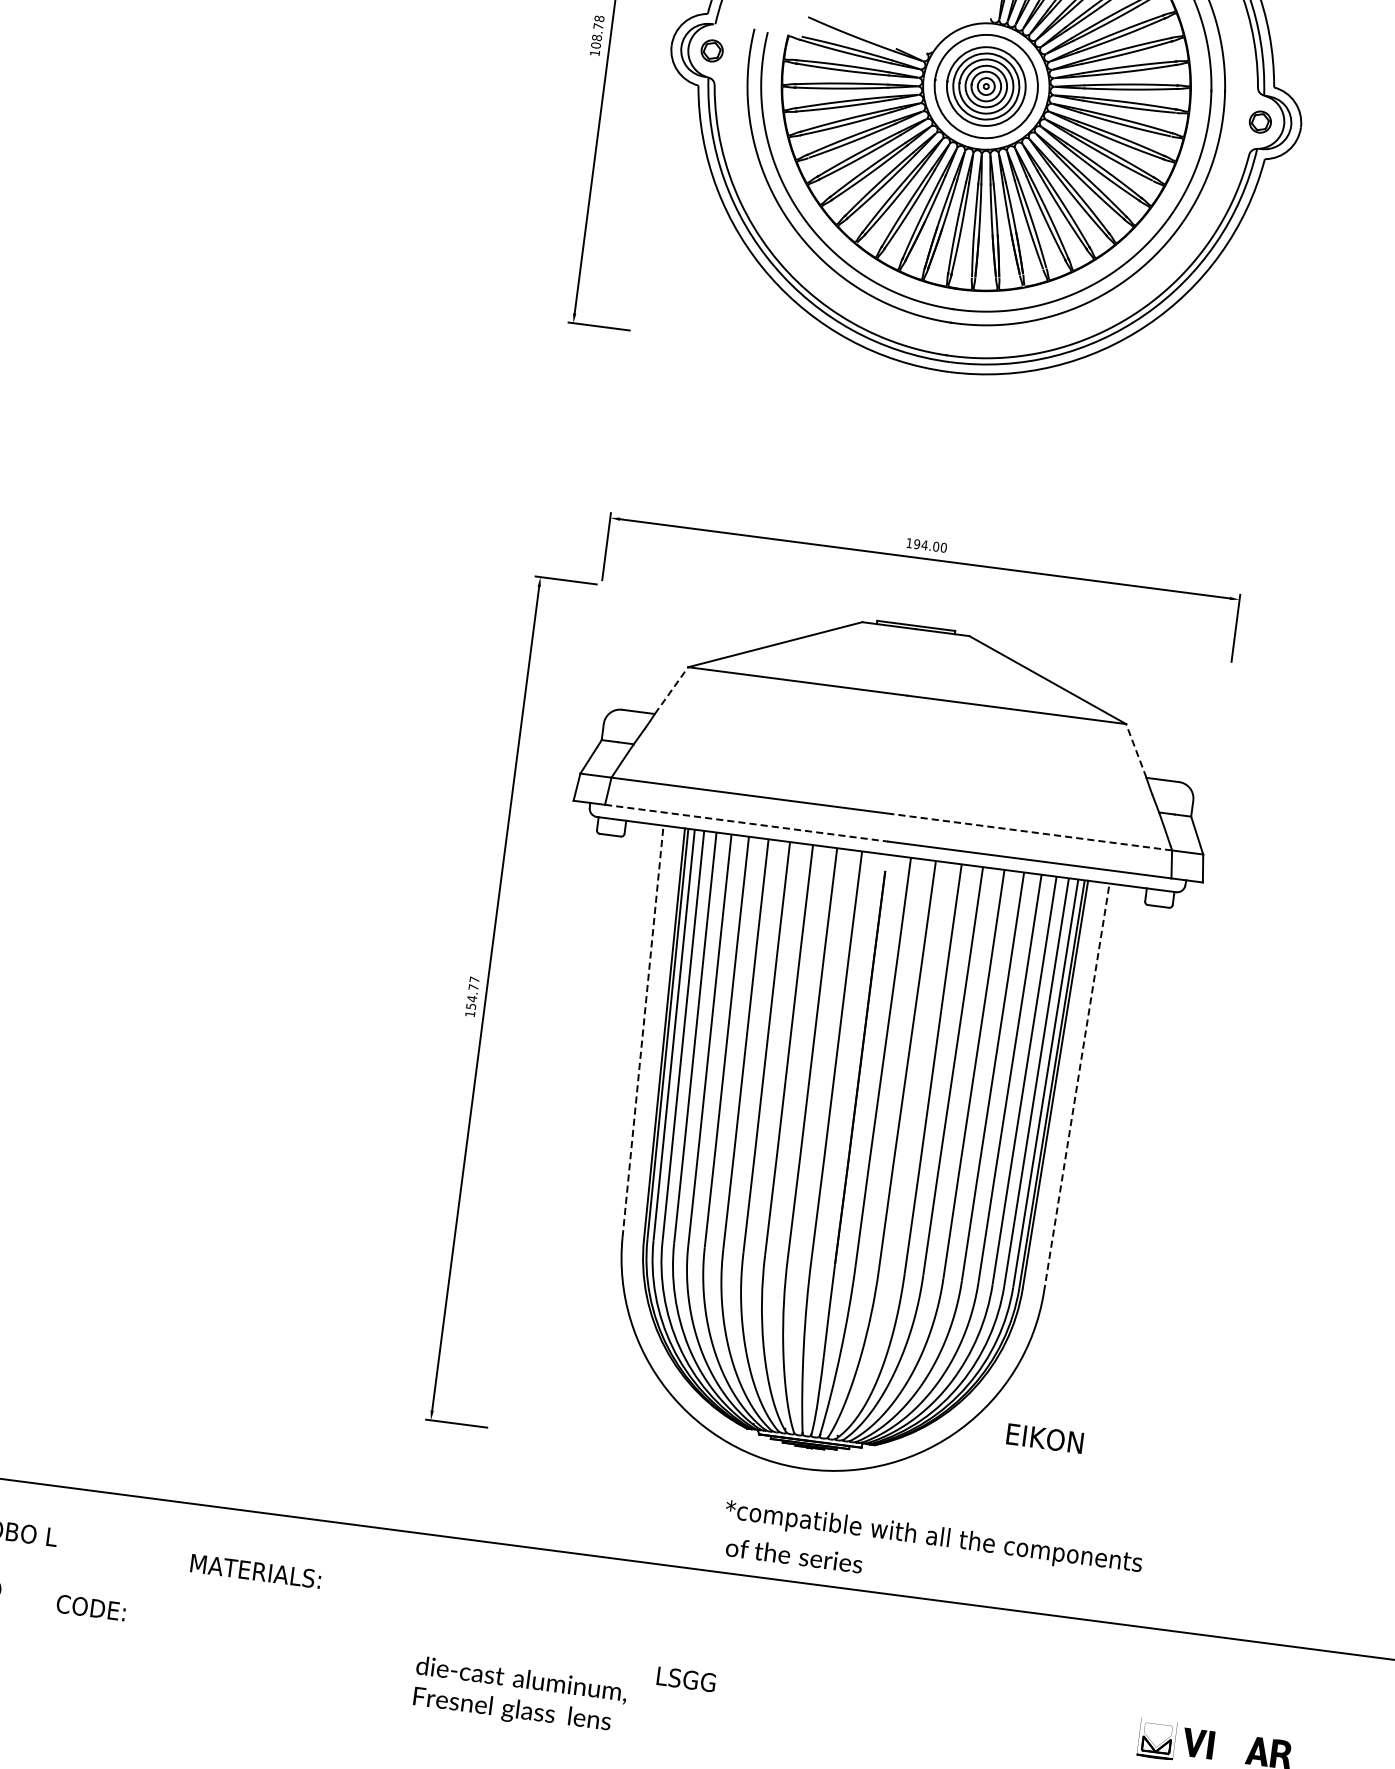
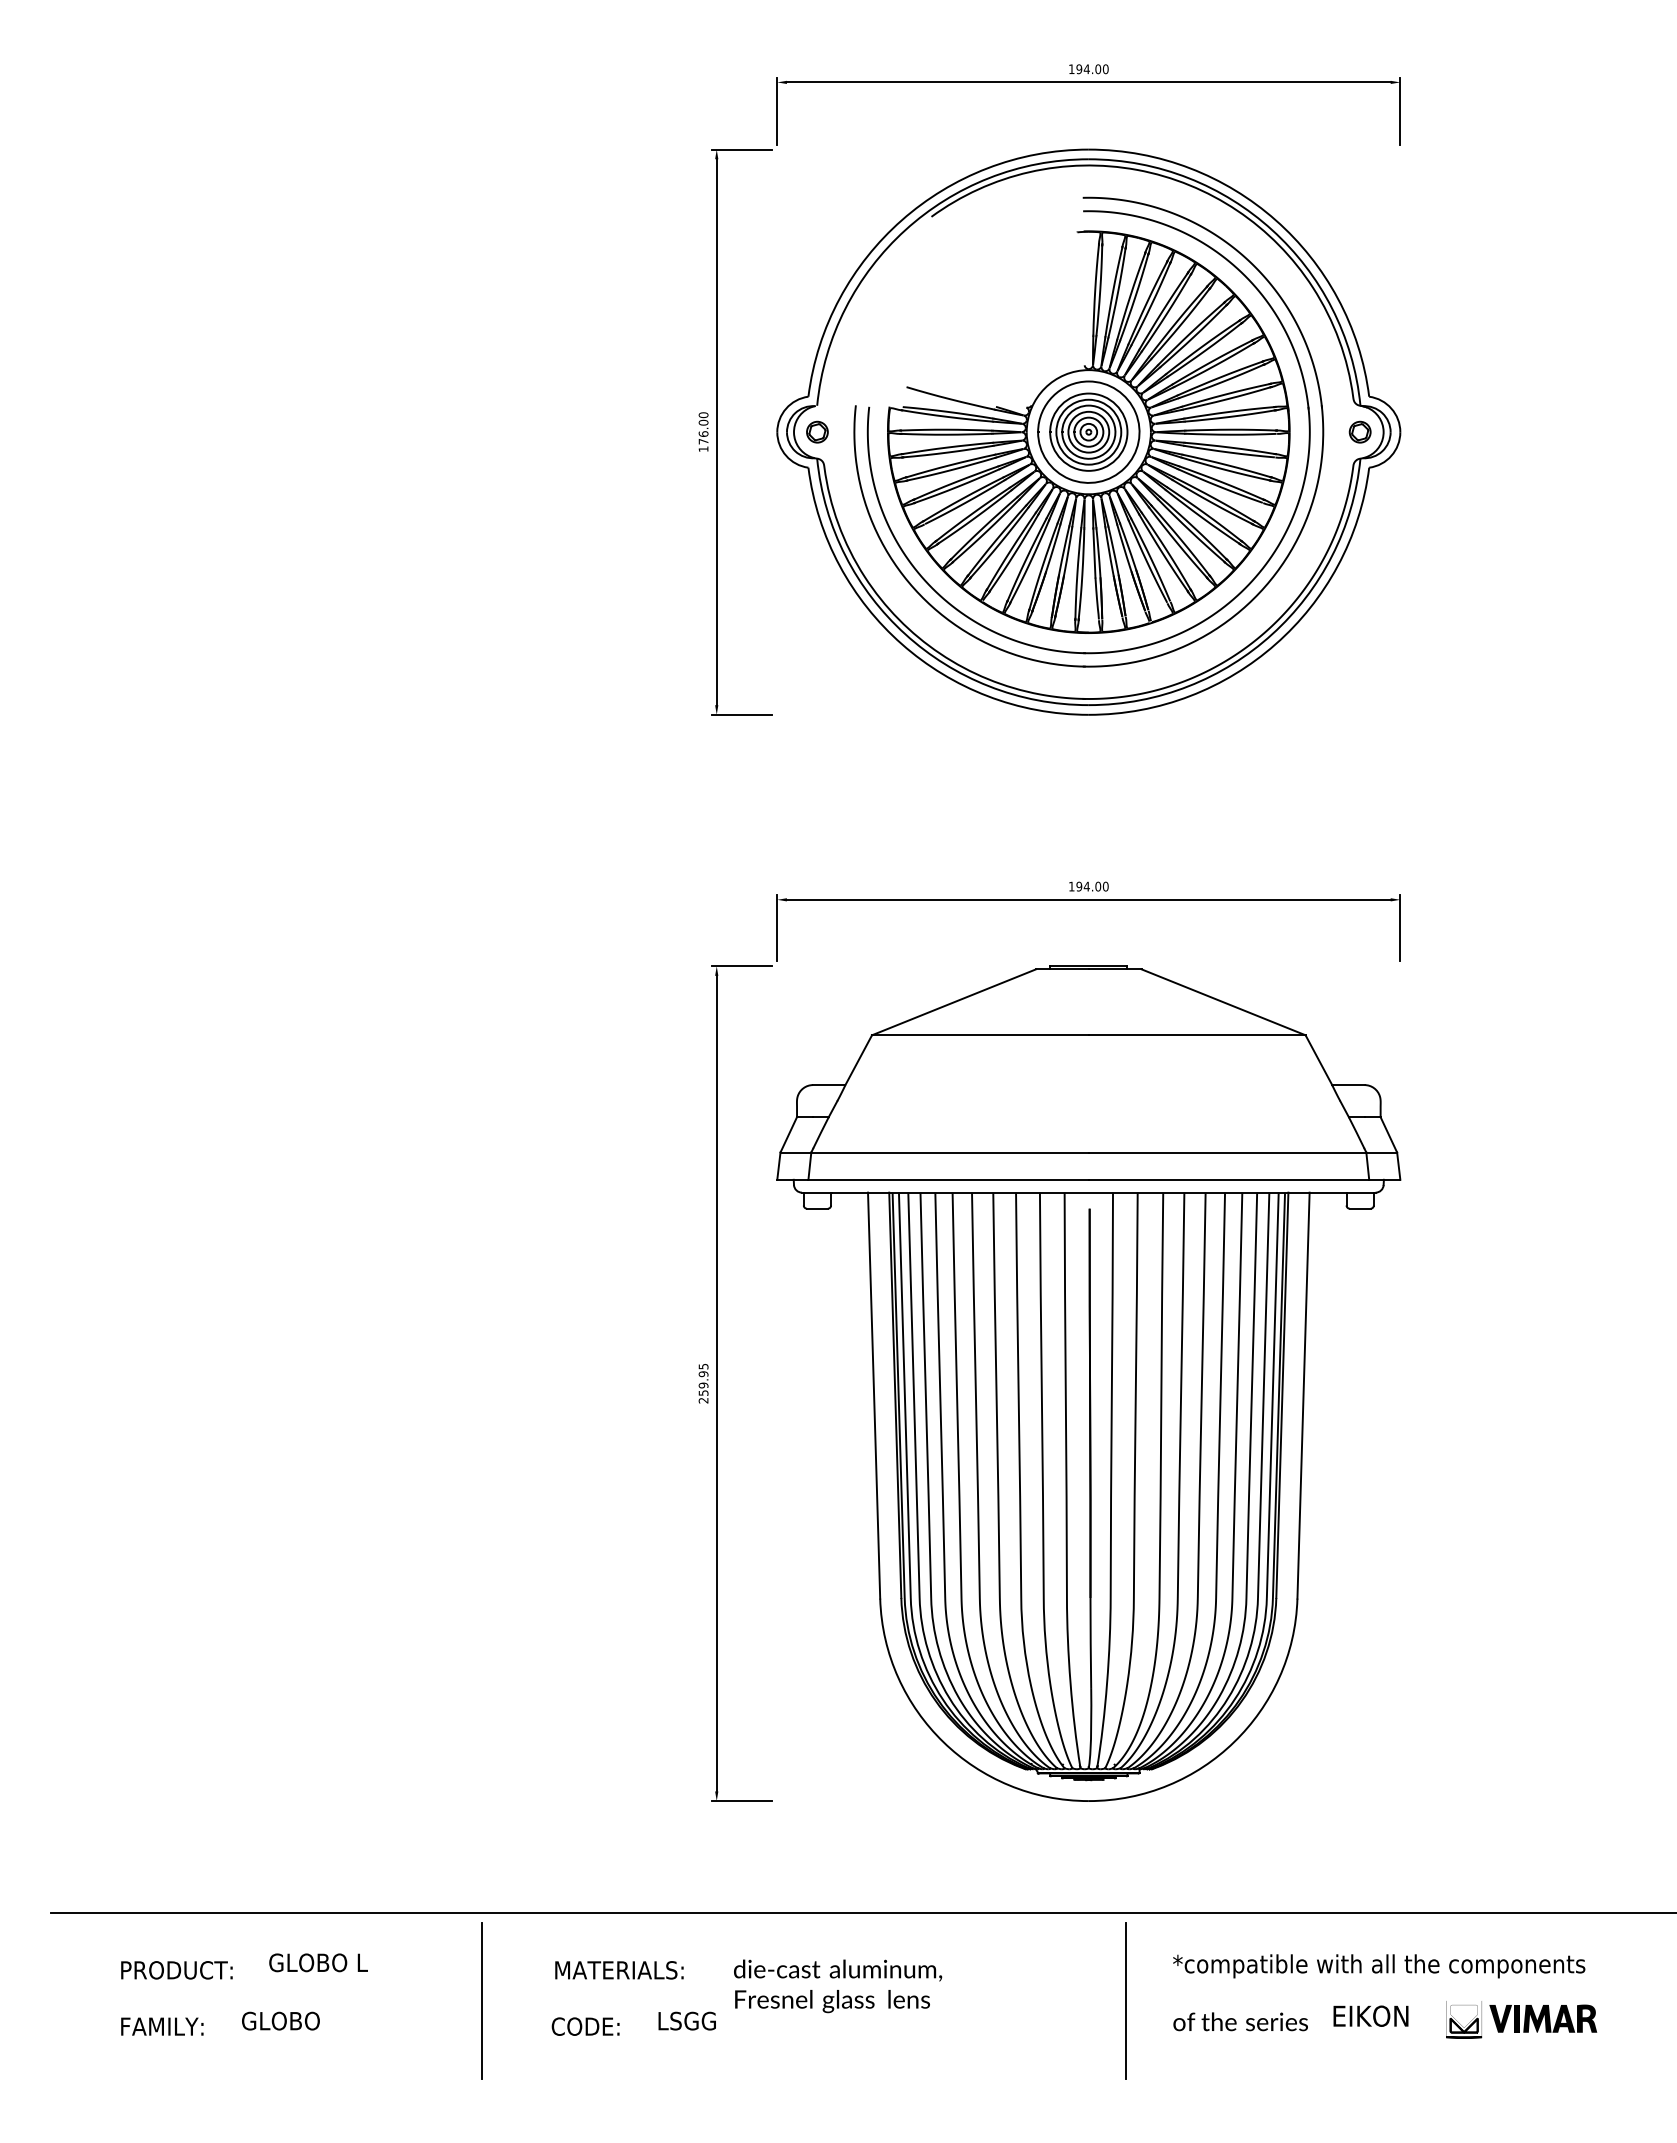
text: (597, 32) -> (703, 428), 108.78 -> 176.00
line: (671, 689) -> (858, 1059), dashed -> solid
line: (1136, 750) -> (1318, 1059), dashed -> solid
line: (747, 823) -> (949, 1179), dashed -> solid
line: (1031, 832) -> (1227, 1152), dashed -> solid
text: (472, 996) -> (703, 1383), 154.77 -> 259.95
line: (643, 1031) -> (874, 1395), dashed -> solid
line: (1076, 1087) -> (1303, 1395), dashed -> solid
text: (1044, 1437) -> (1370, 2015), moved
text: (934, 1538) -> (1379, 1966), moved
text: (794, 1555) -> (1240, 2021), moved
text: (255, 1571) -> (619, 1970), moved
line: (167, 1590) -> (481, 2000), added
text: (91, 1607) -> (585, 2026), moved
line: (817, 1675) -> (1125, 2000), added
text: (685, 1678) -> (686, 2020), moved
text: (520, 1696) -> (838, 1986), moved
fill: (1231, 1747) -> (1537, 2018), added

